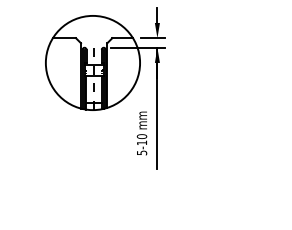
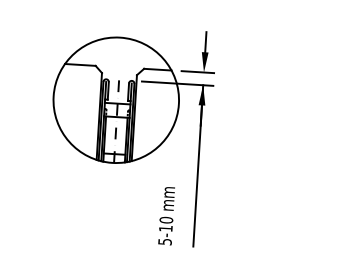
text: (141, 133) -> (165, 216), moved

